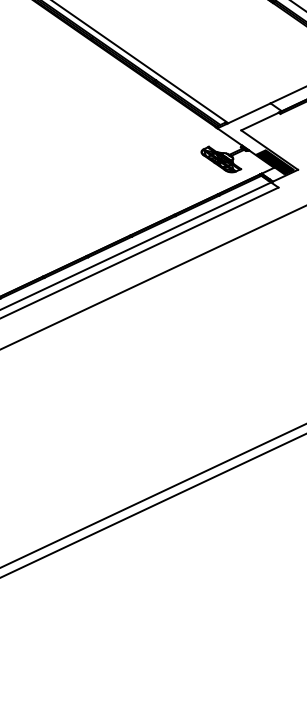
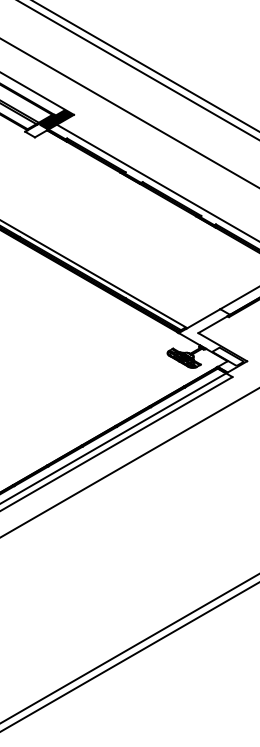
fill: (275, 162) -> (228, 356), removed

